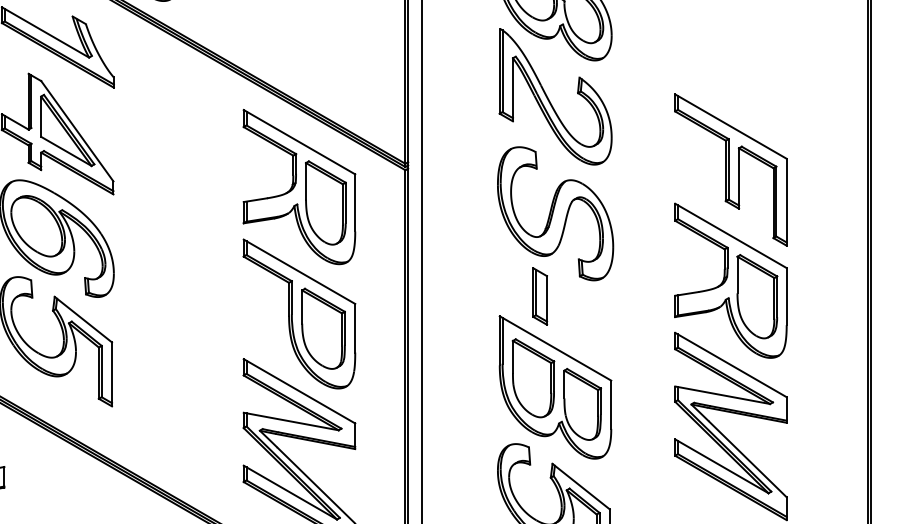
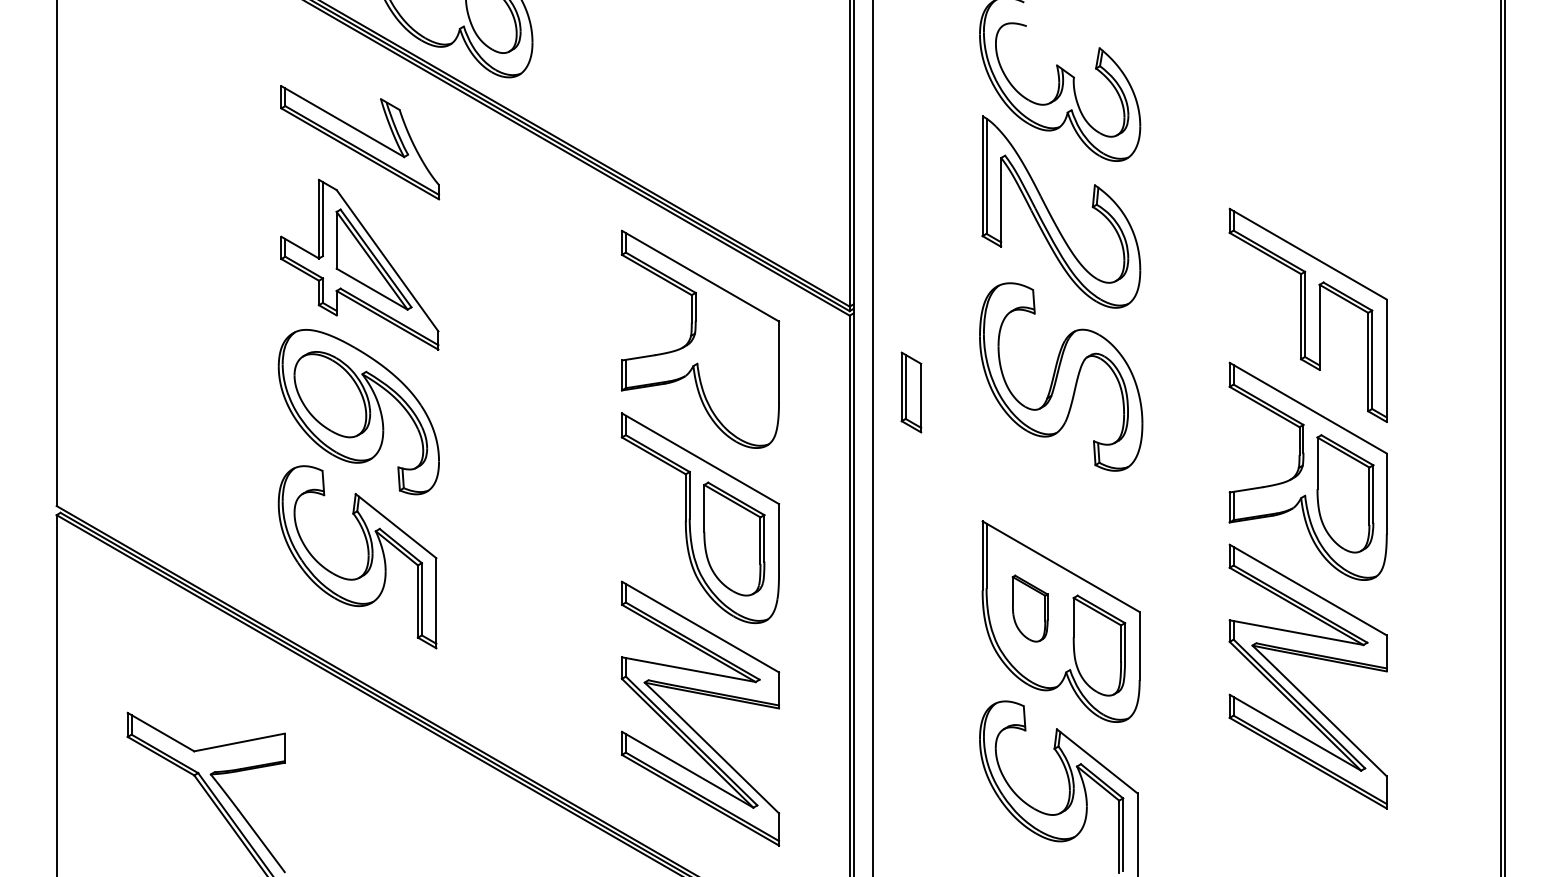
part: (325, 202) -> (737, 361), removed
part: (540, 296) -> (911, 392), moved
part: (533, 378) -> (1030, 608), size x0.6

